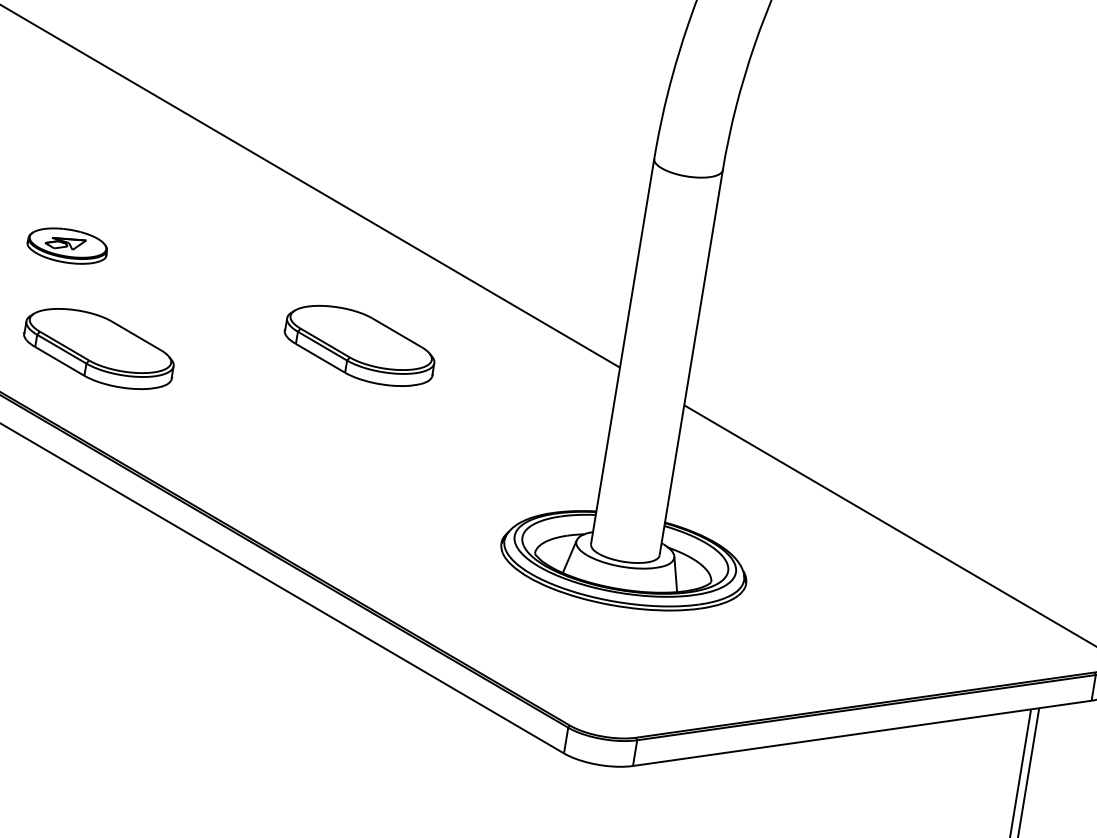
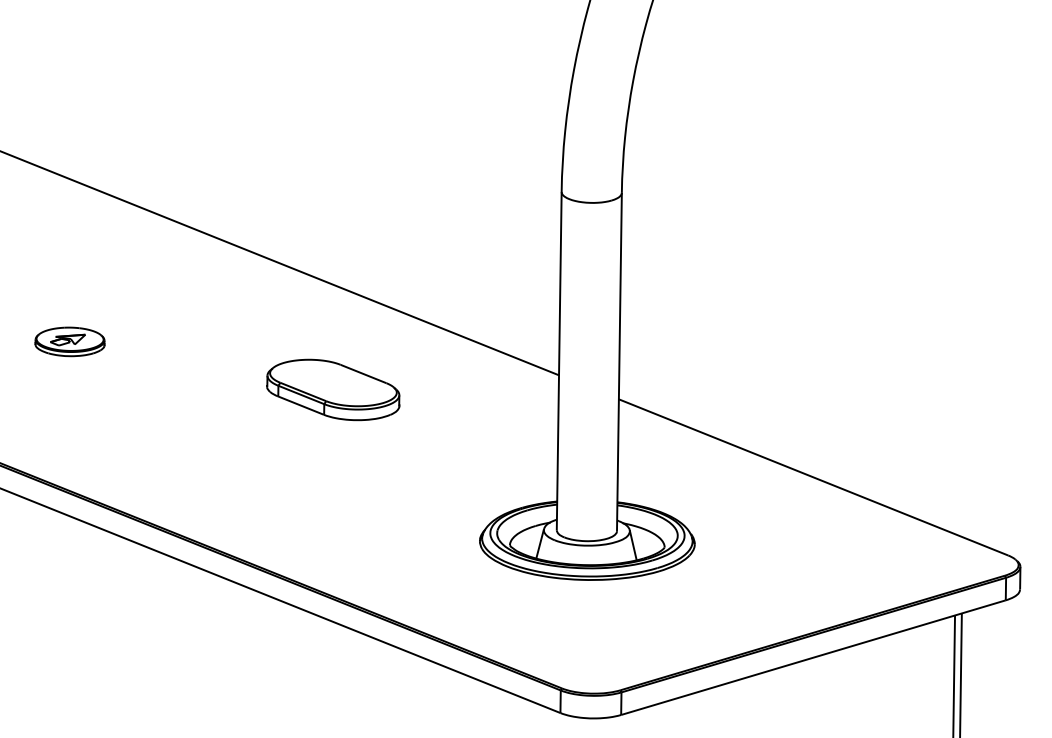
part: (99, 348) -> (110, 425), removed

